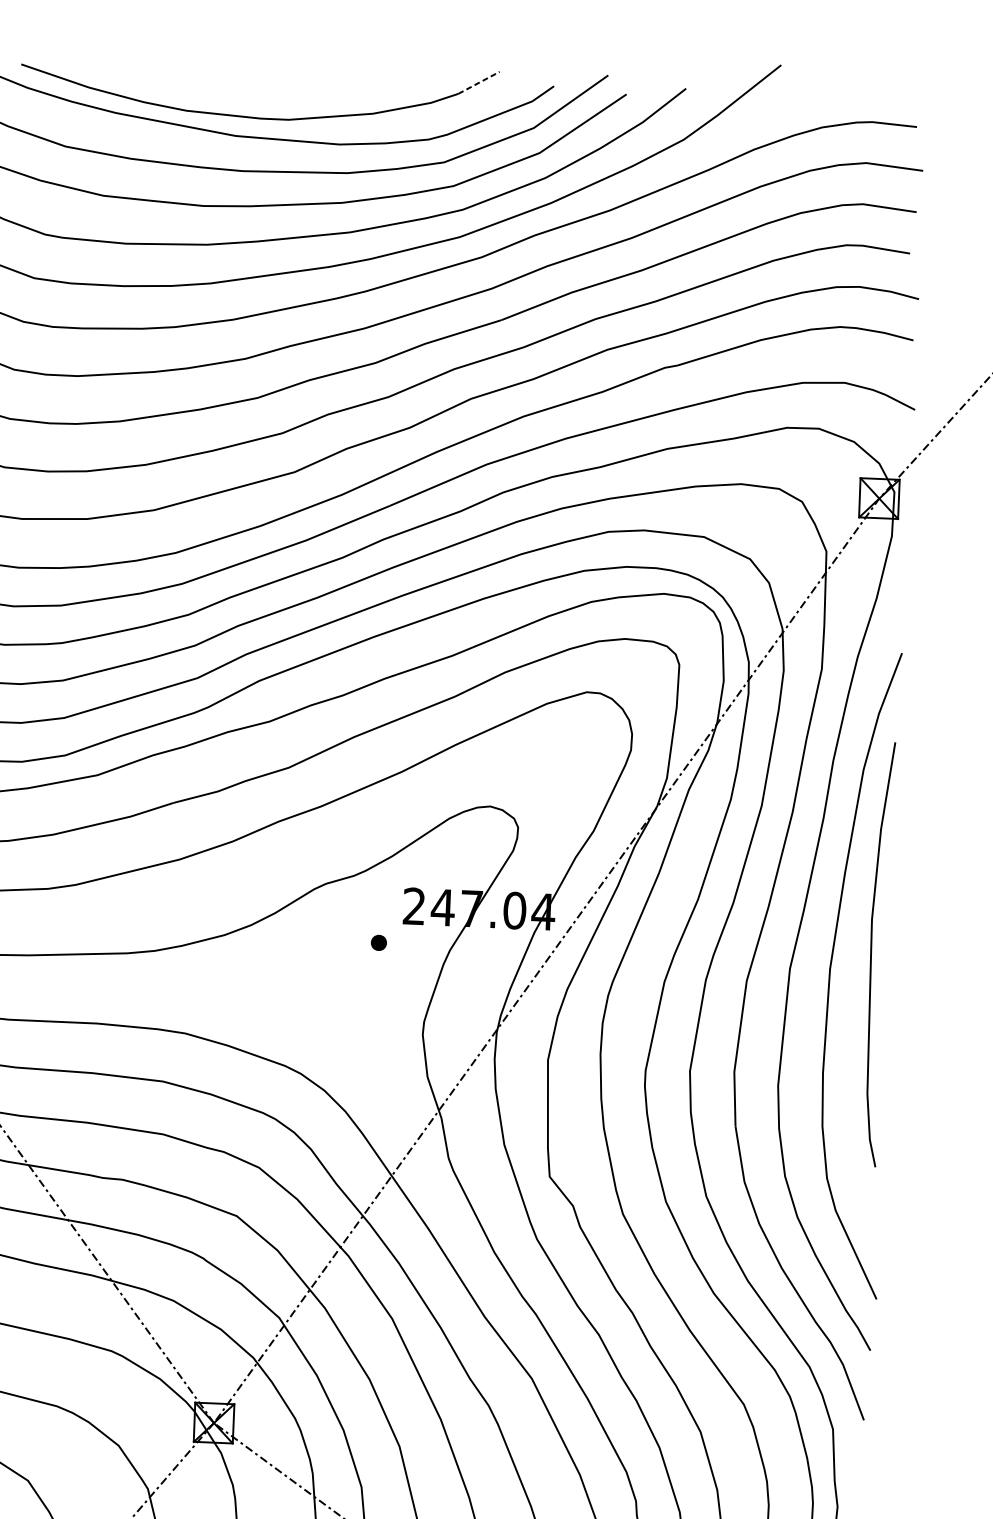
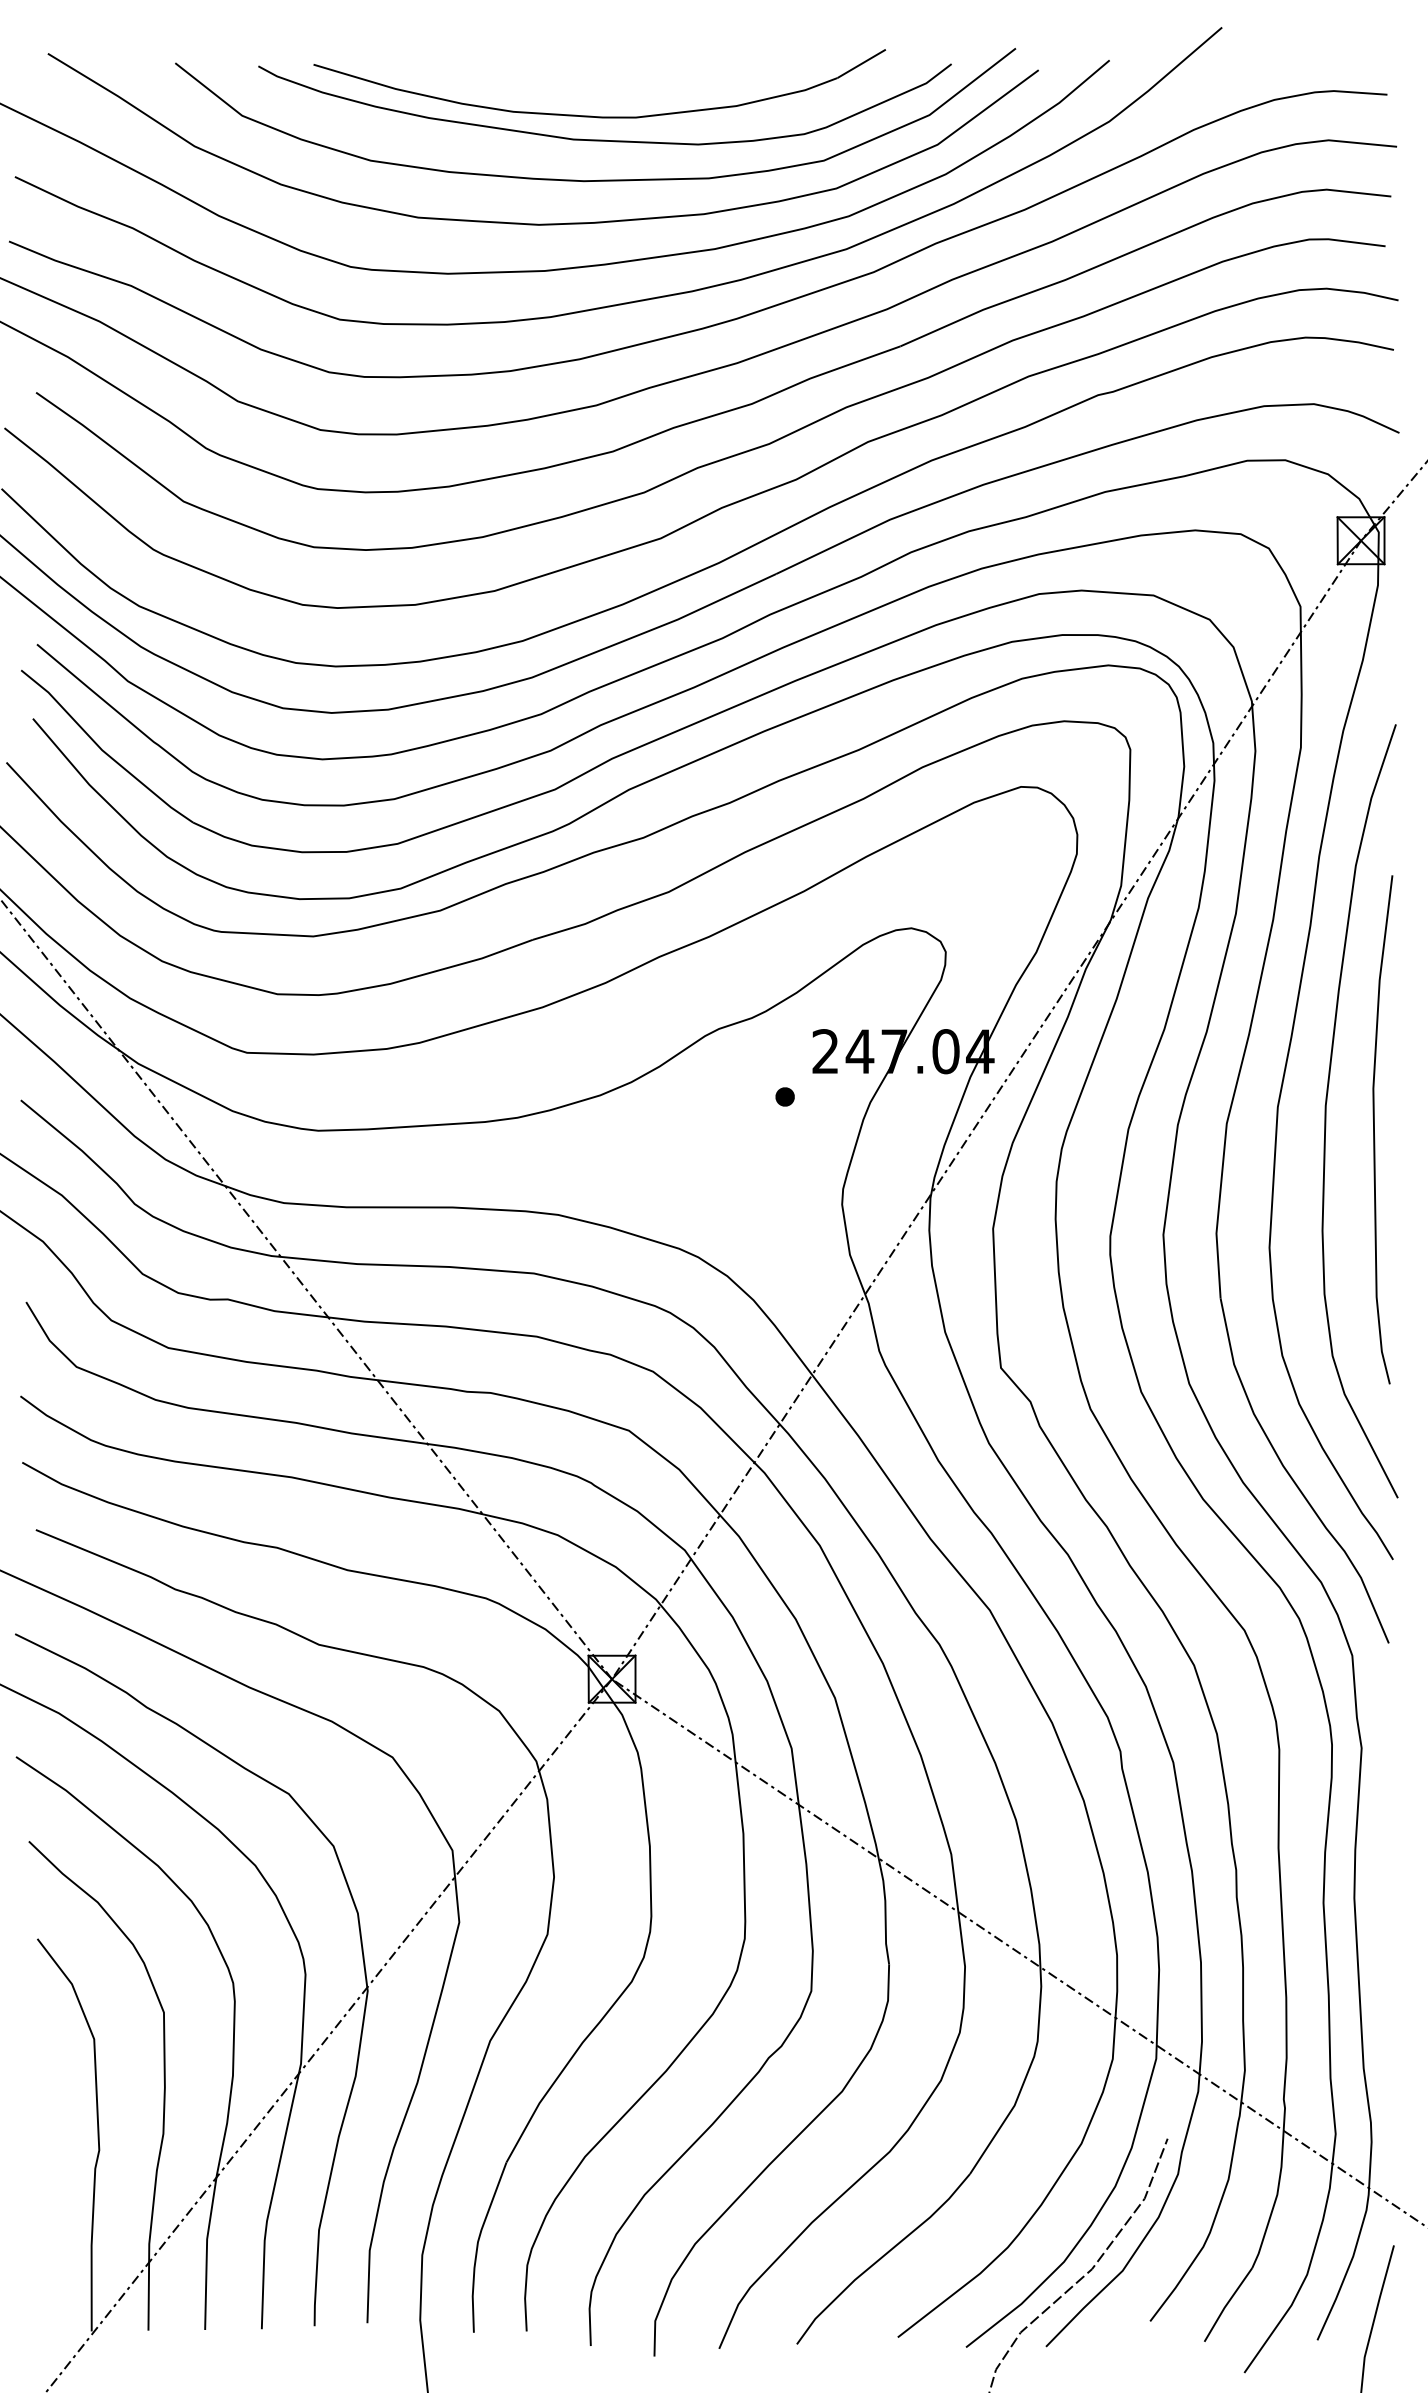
line: (479, 82) -> (862, 63), dashed -> solid
curve: (871, 953) -> (1374, 1129), moved

